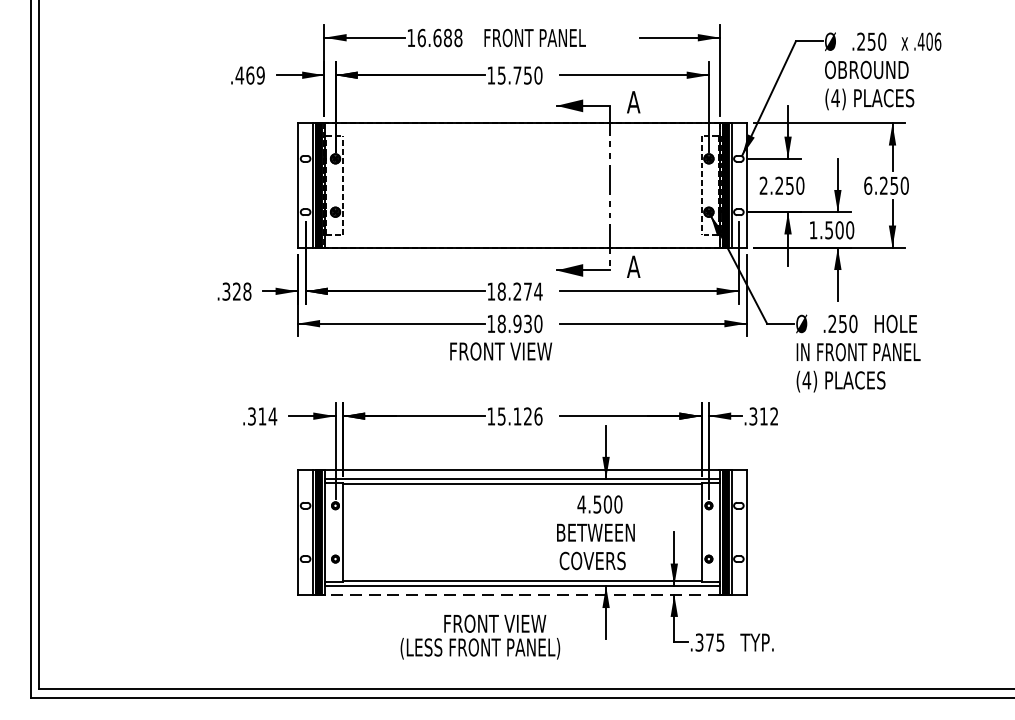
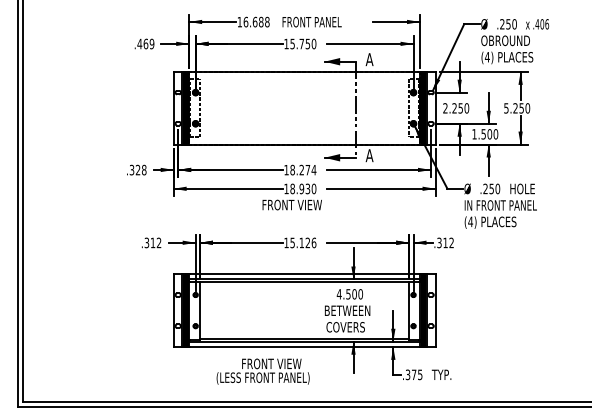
text: (868, 186) -> (506, 108), 6.250 -> 5.250
text: (271, 415) -> (158, 242), .314 -> .312
line: (522, 593) -> (304, 346), dashed -> solid
text: (479, 636) -> (262, 371), moved

